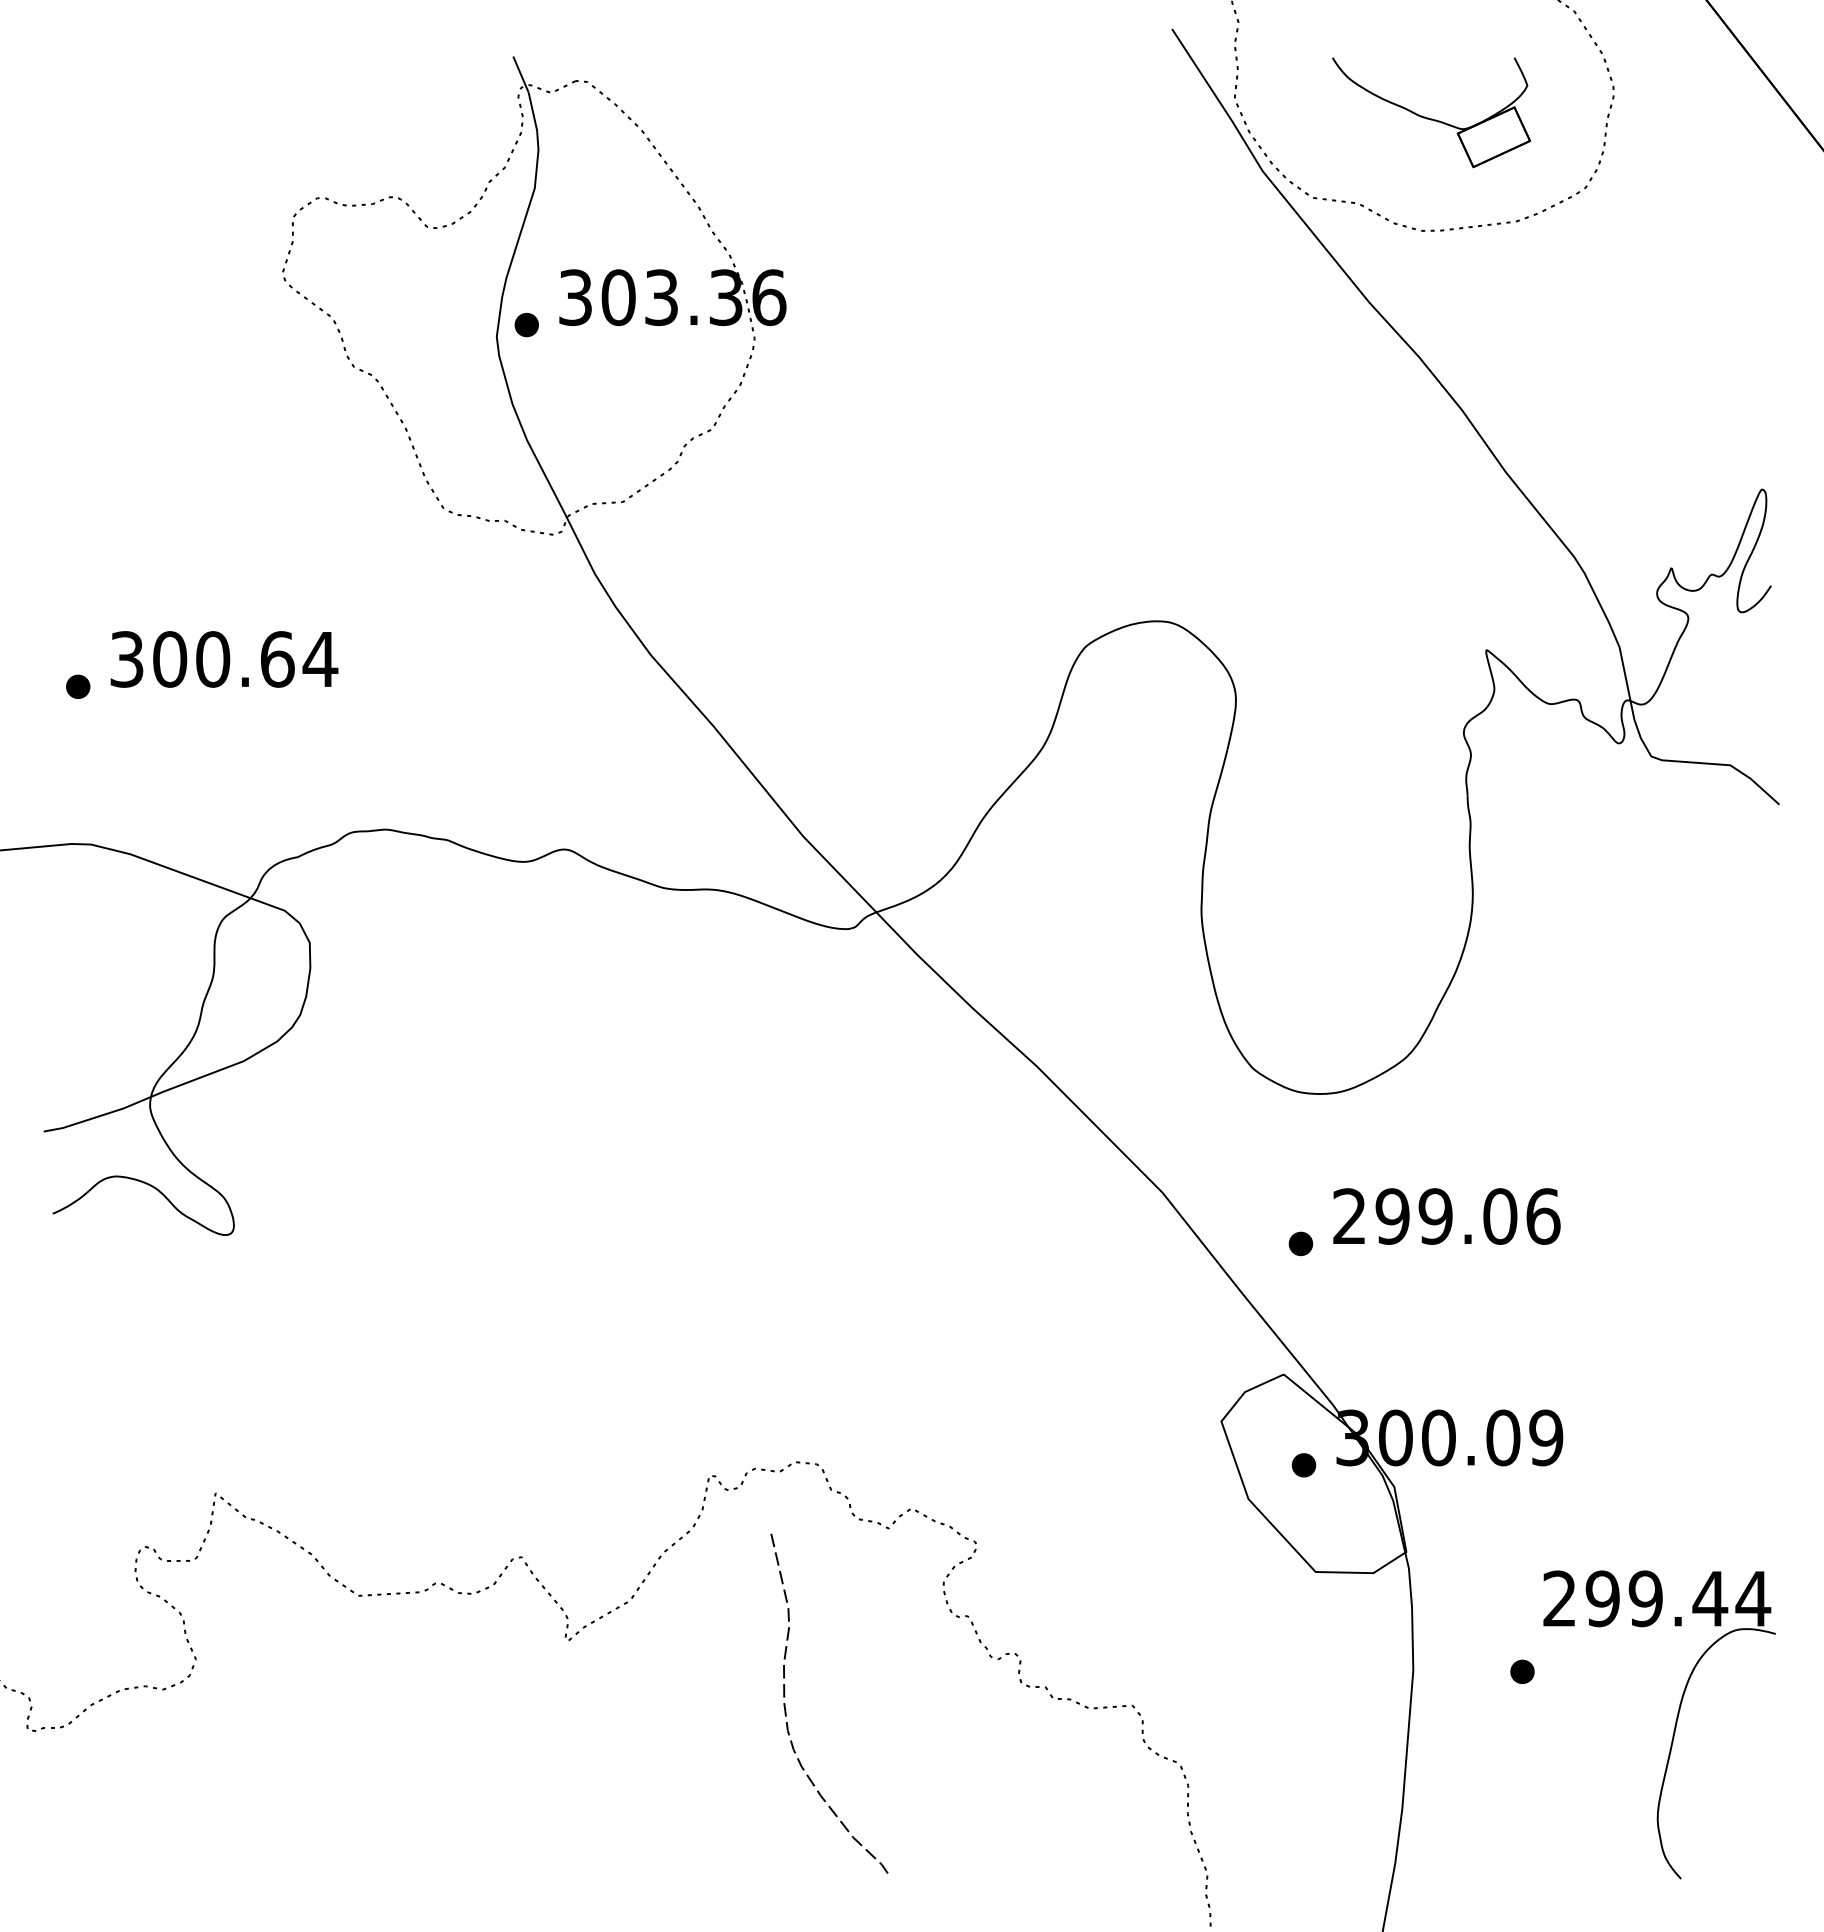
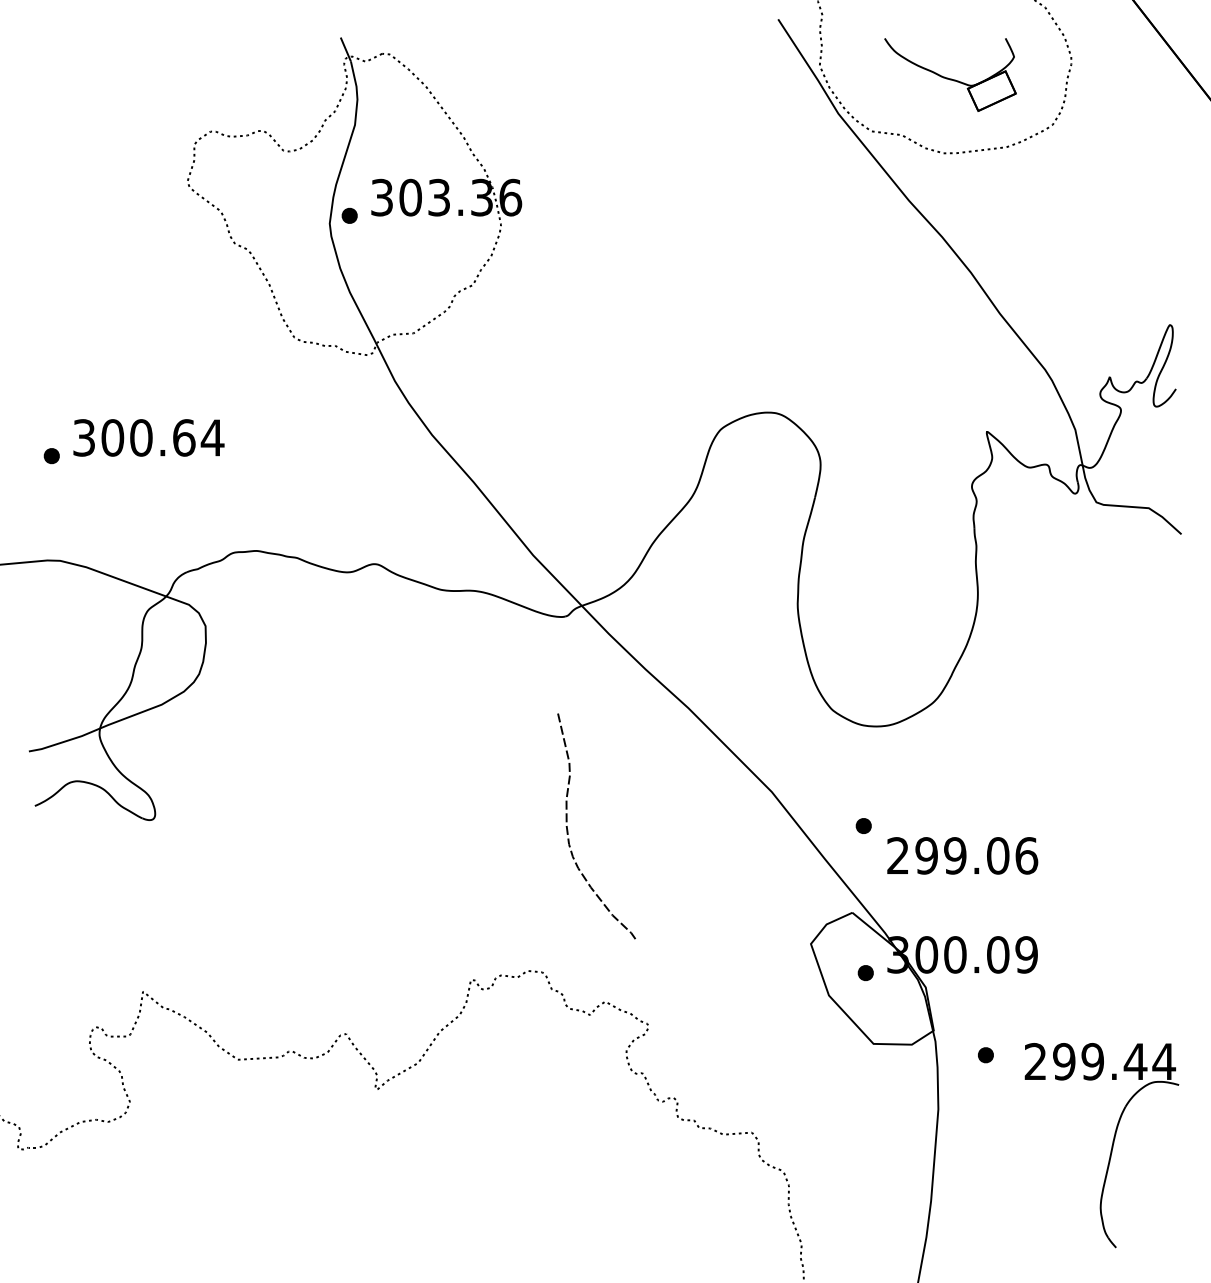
text: (1446, 1215) -> (962, 855), moved
part: (1521, 1672) -> (985, 1055), moved
curve: (787, 1708) -> (568, 829), moved

